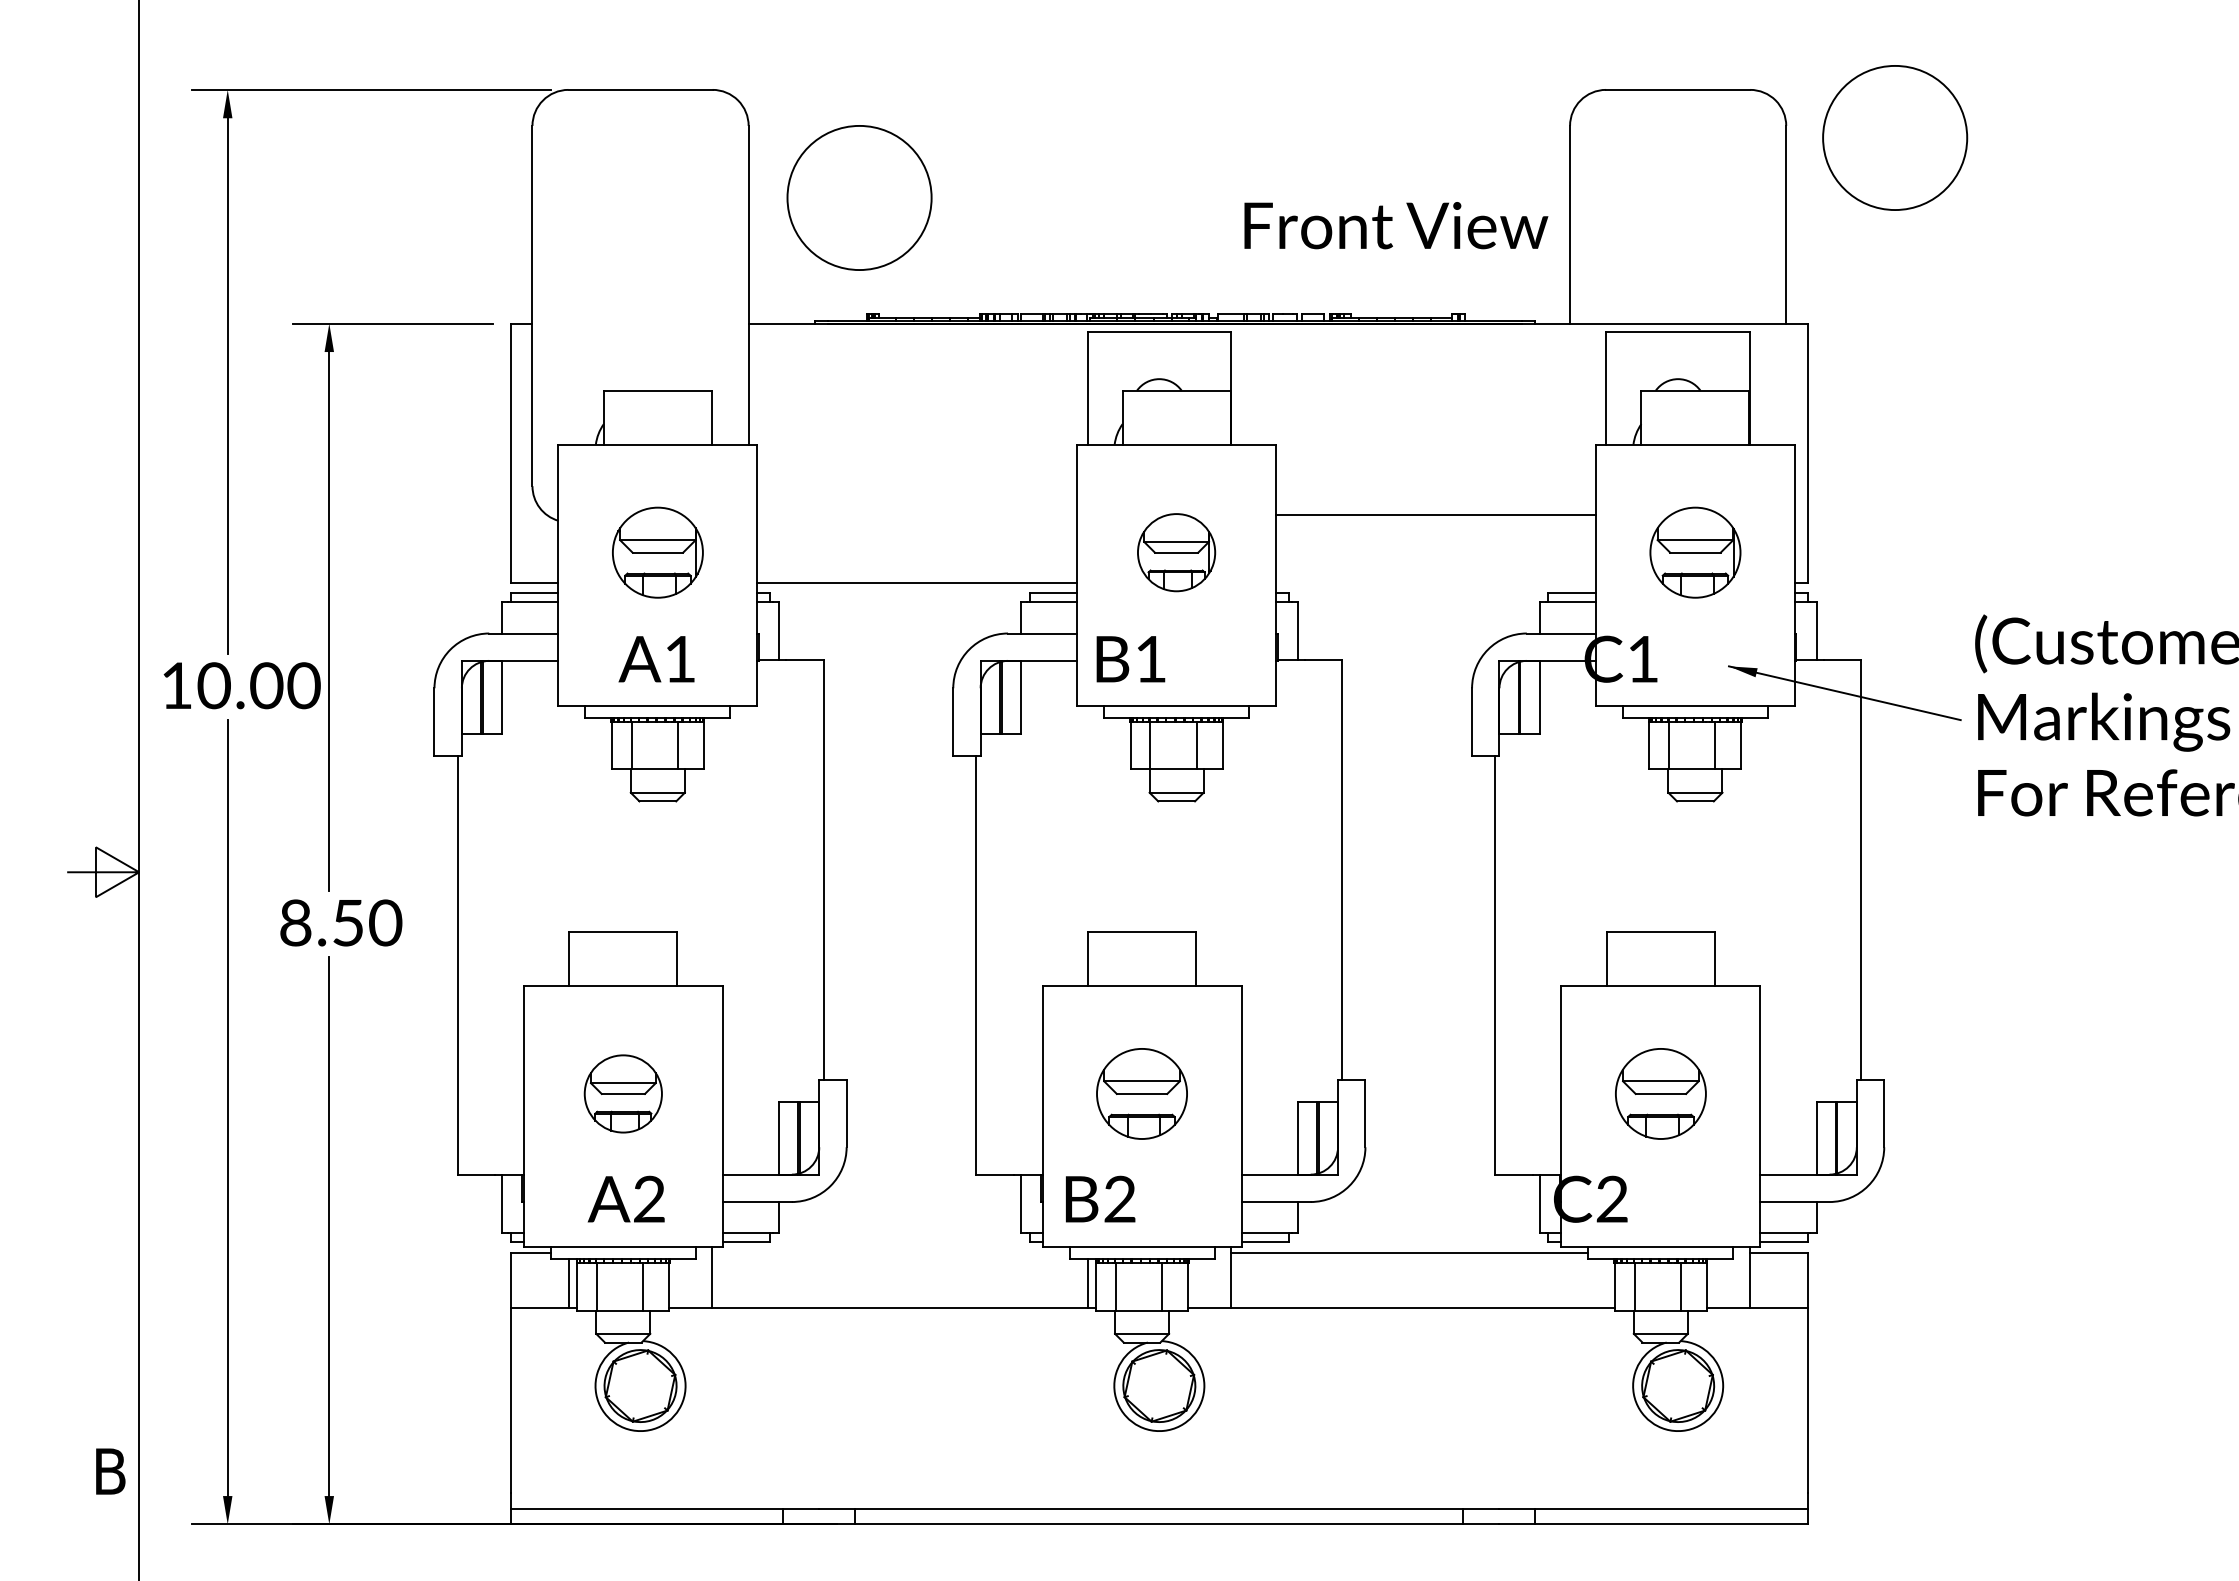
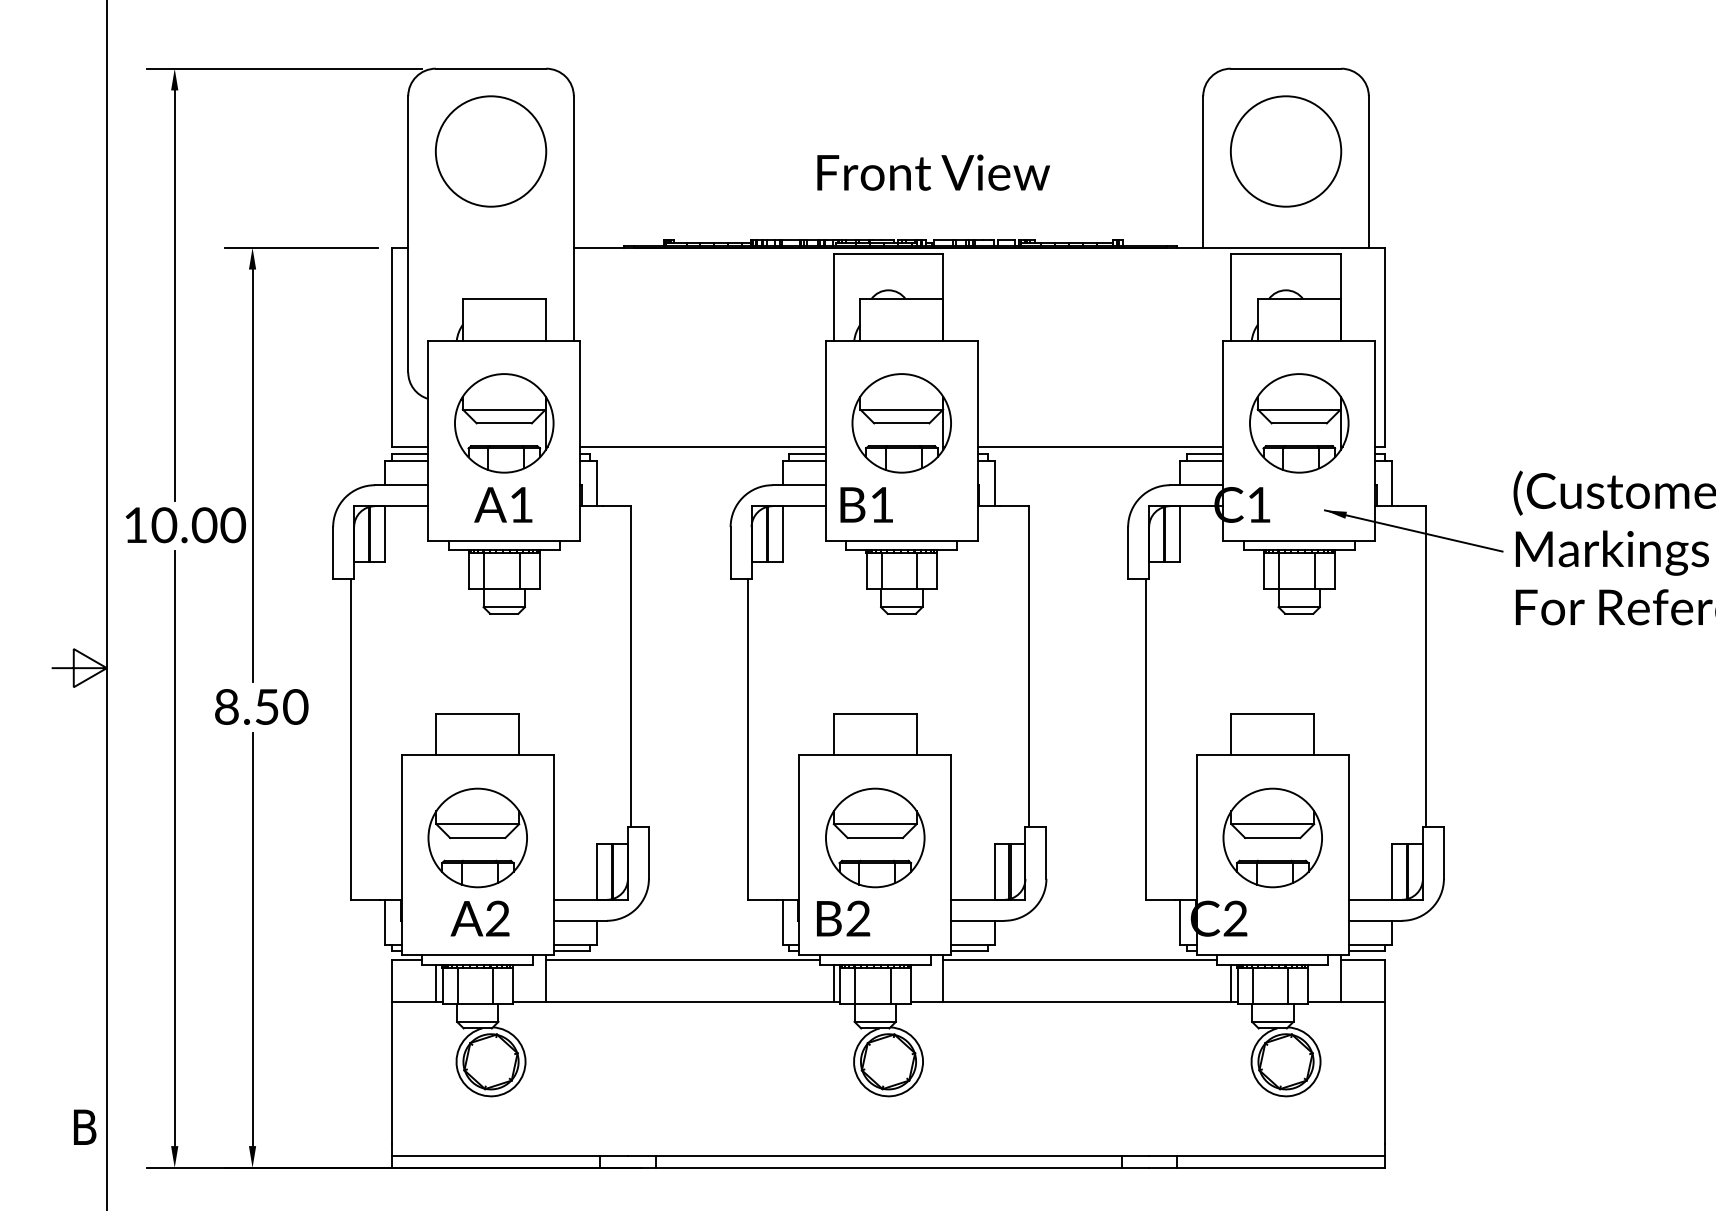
circle: (1895, 137) -> (1286, 151), moved
circle: (859, 197) -> (490, 151), moved
text: (1396, 225) -> (933, 172), moved
line: (1436, 515) -> (1100, 446), moved
part: (657, 552) -> (504, 423), size x1.43
part: (1176, 552) -> (901, 423), size x1.67
part: (1695, 552) -> (1299, 423), size x1.43
part: (623, 1093) -> (477, 837), size x1.67
part: (1141, 1093) -> (874, 837), size x1.43
part: (1660, 1093) -> (1272, 837), size x1.43
line: (890, 1253) -> (682, 960), added
line: (1606, 1283) -> (1231, 983), added

